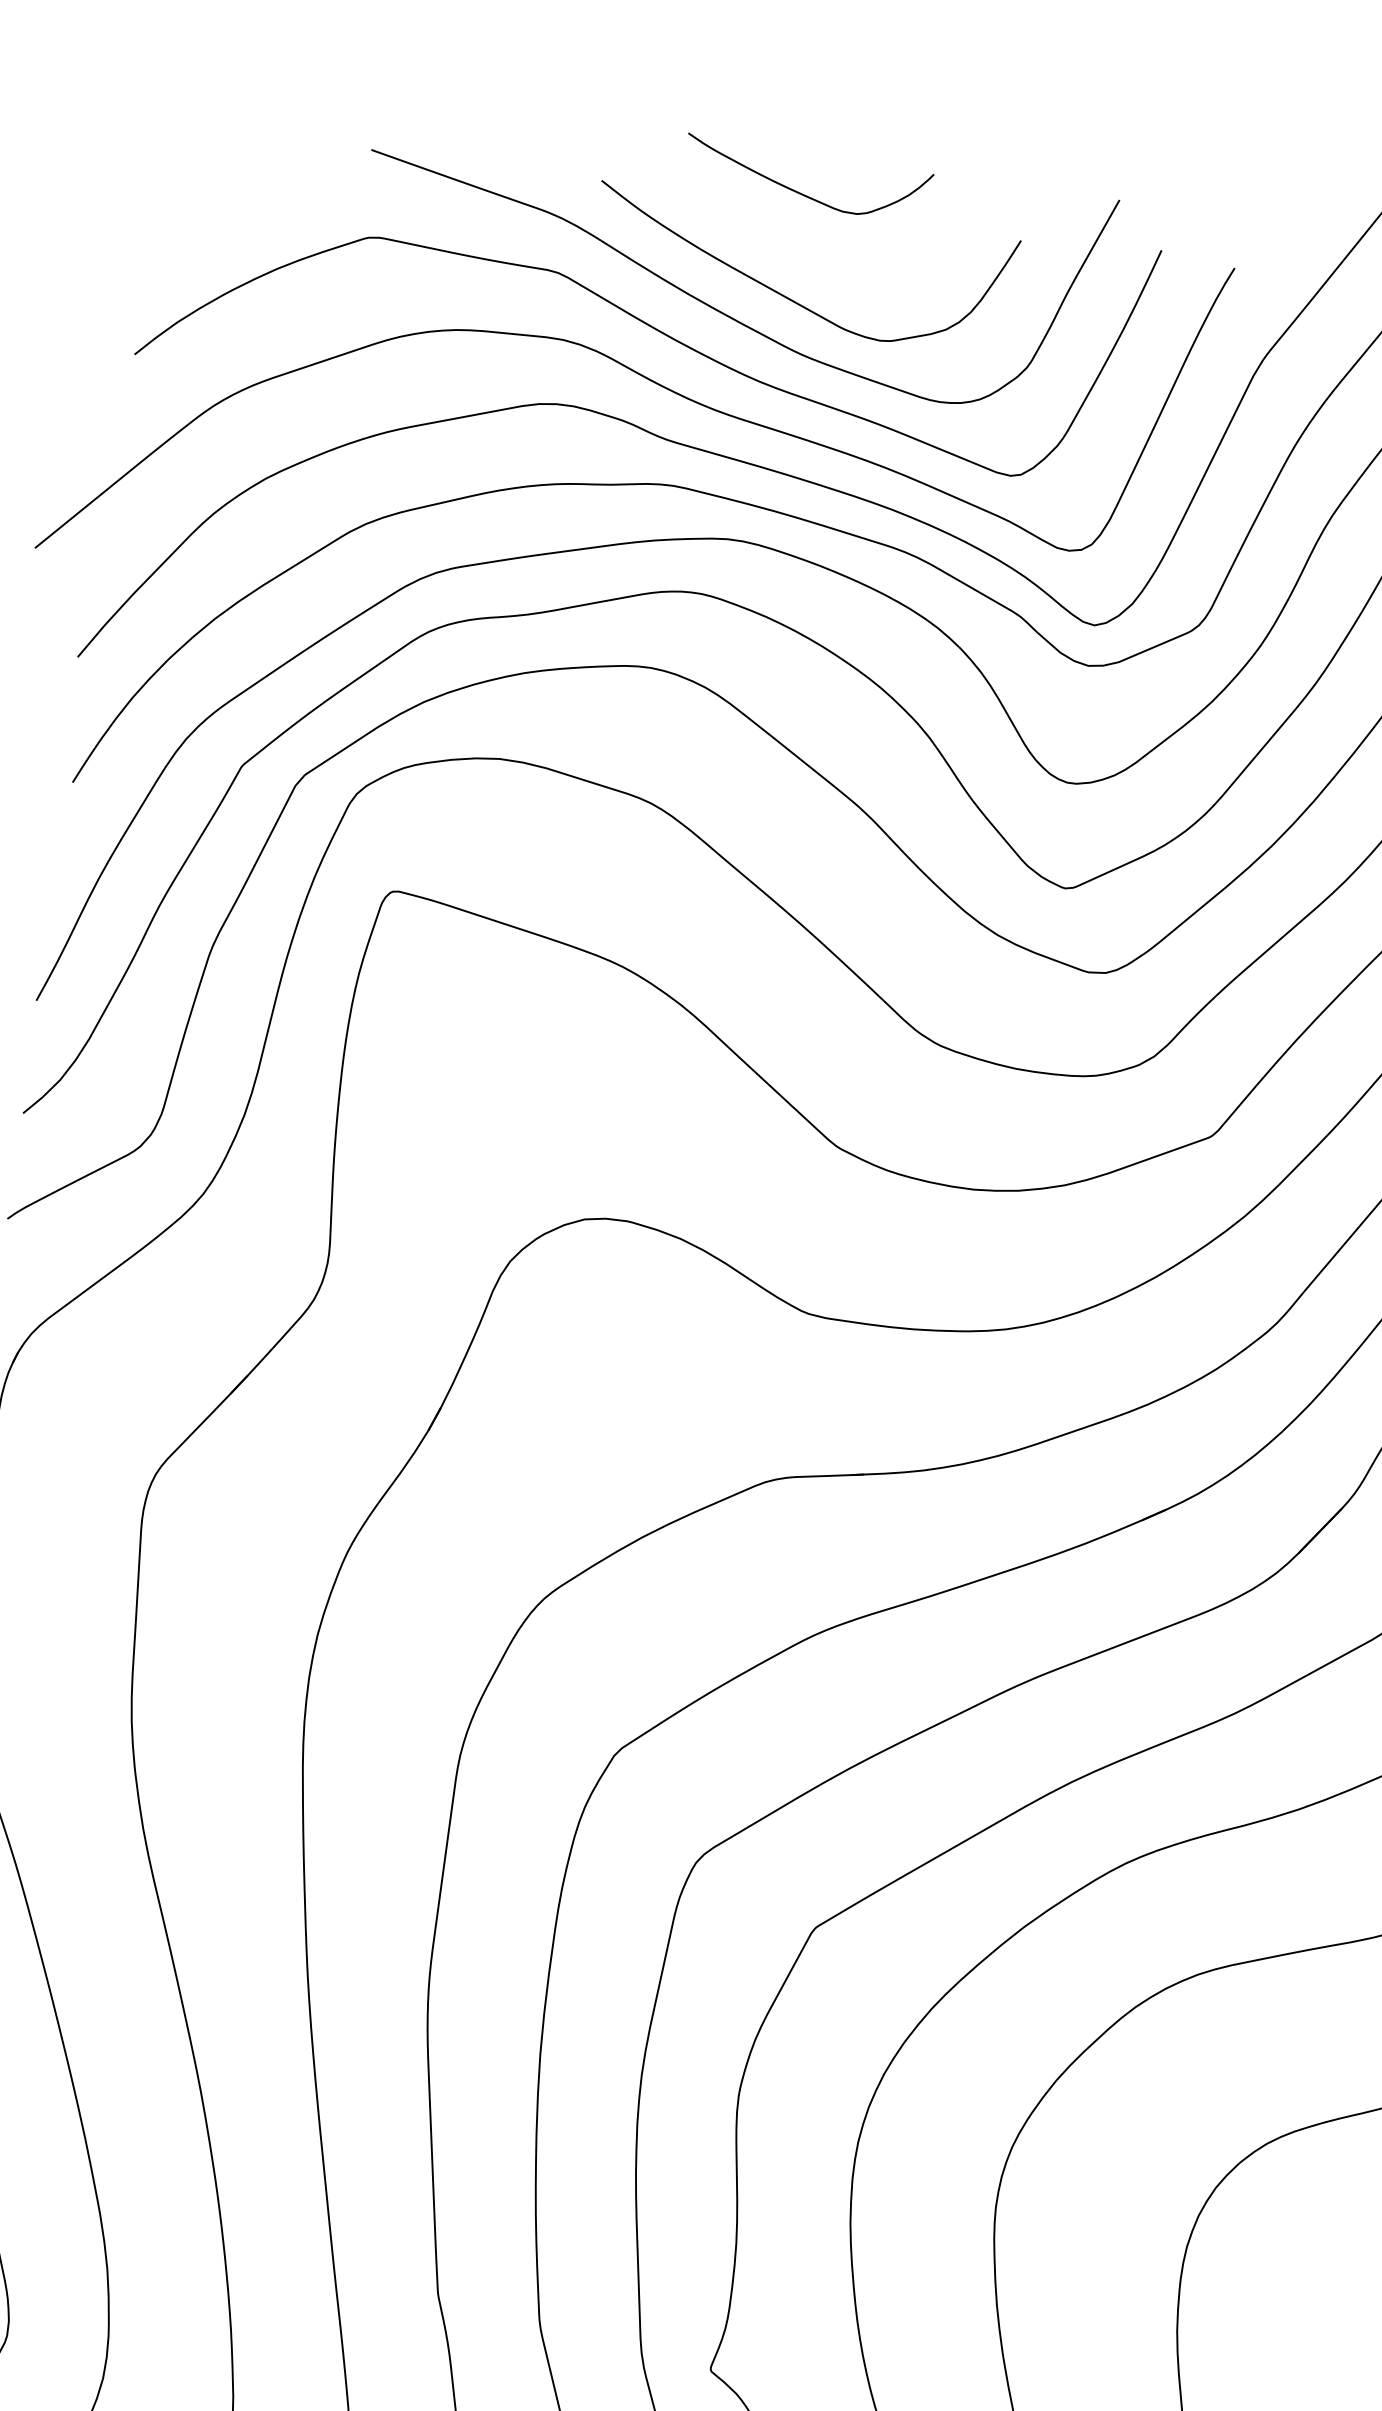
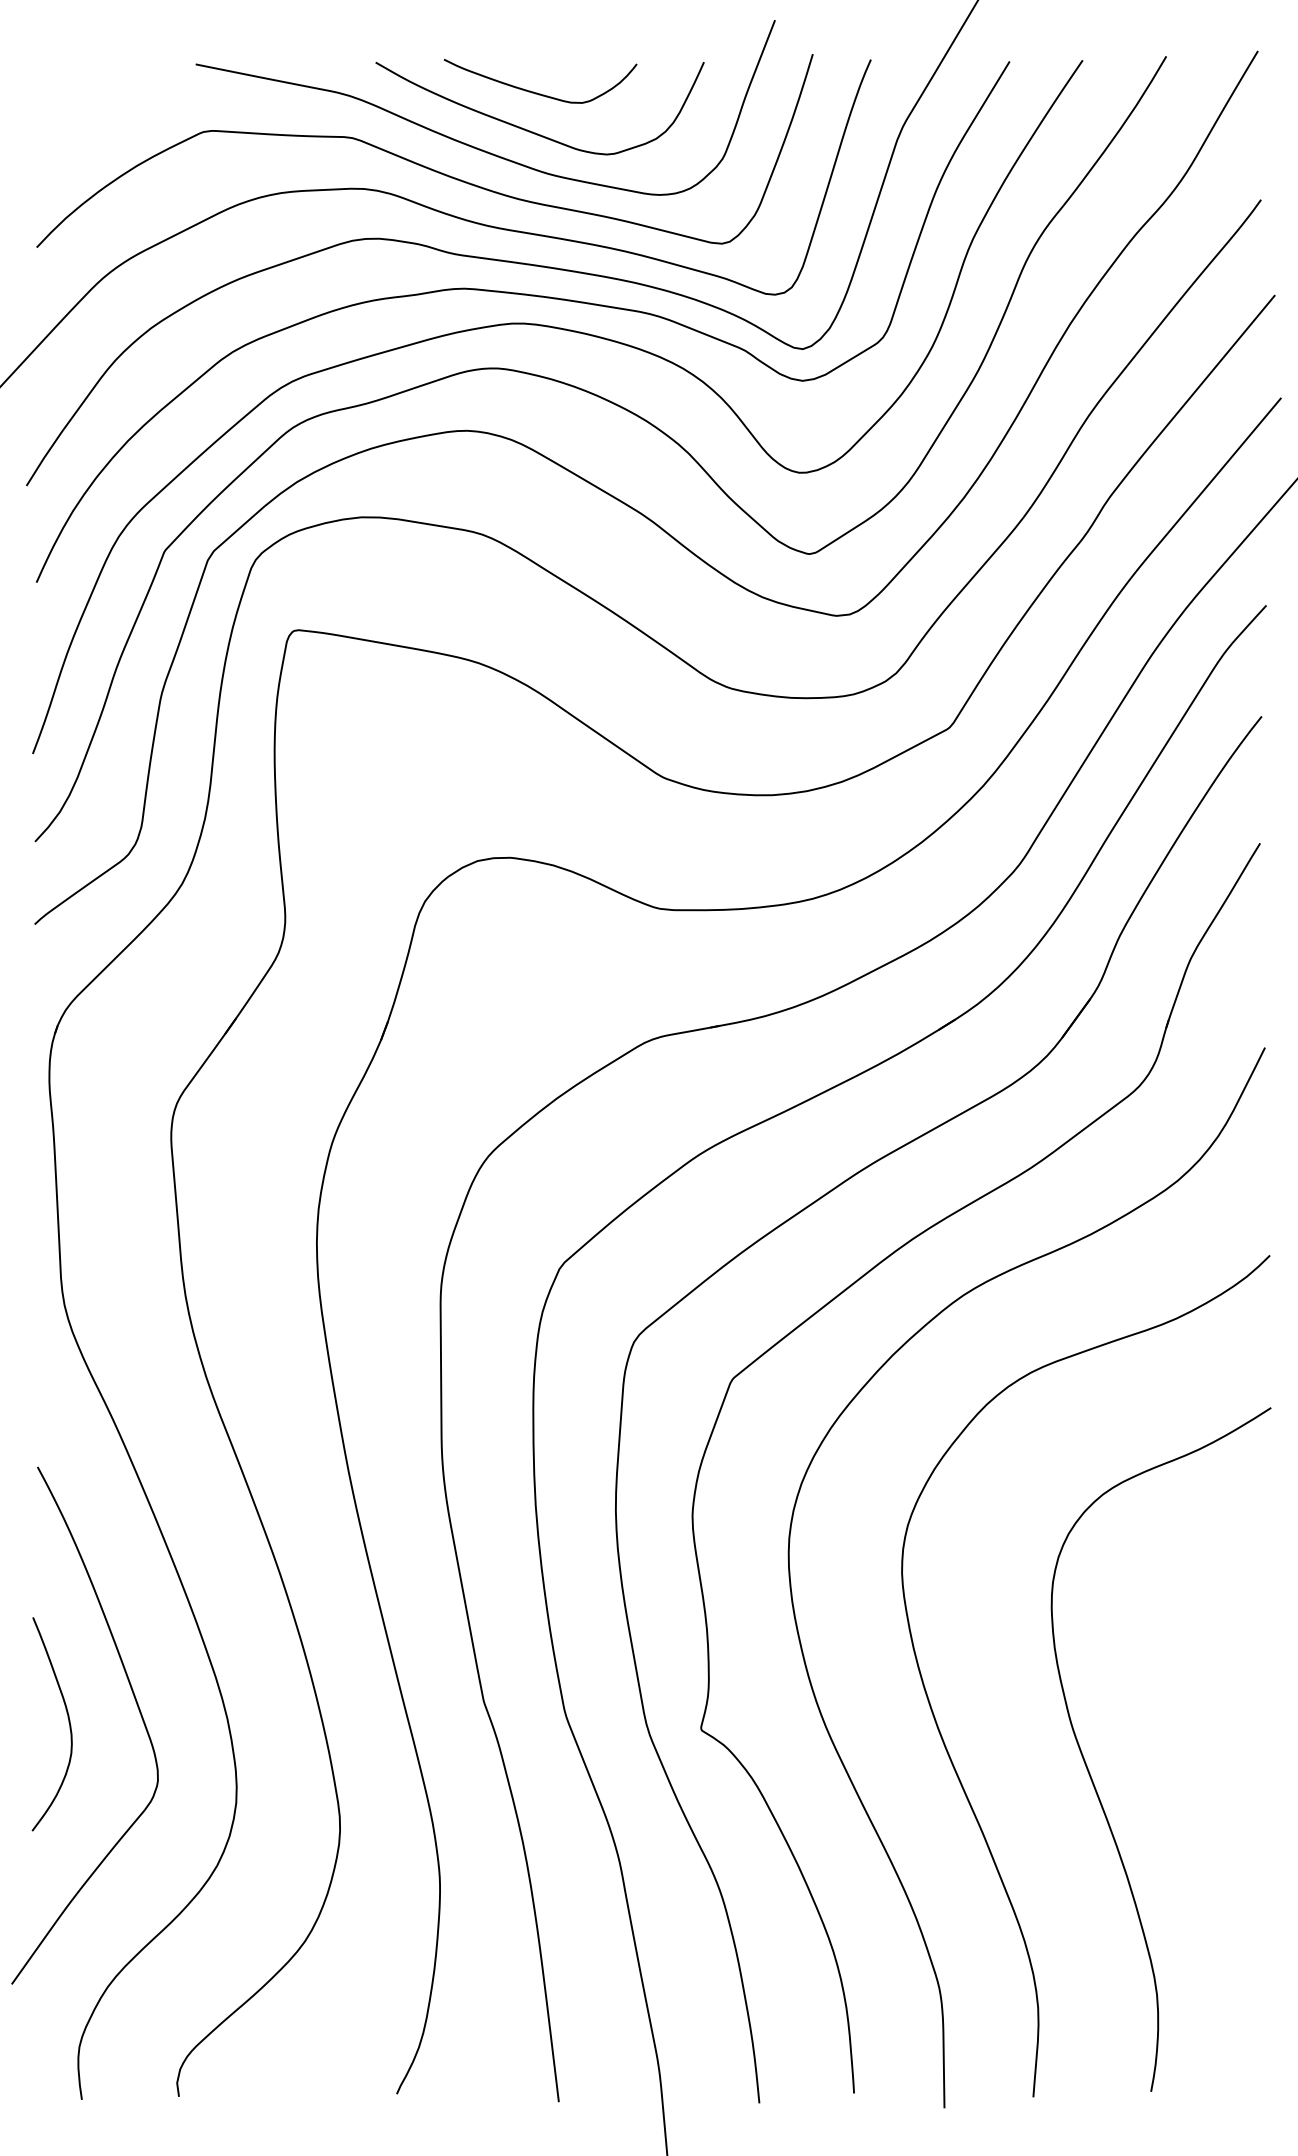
curve: (801, 192) -> (537, 92), moved

